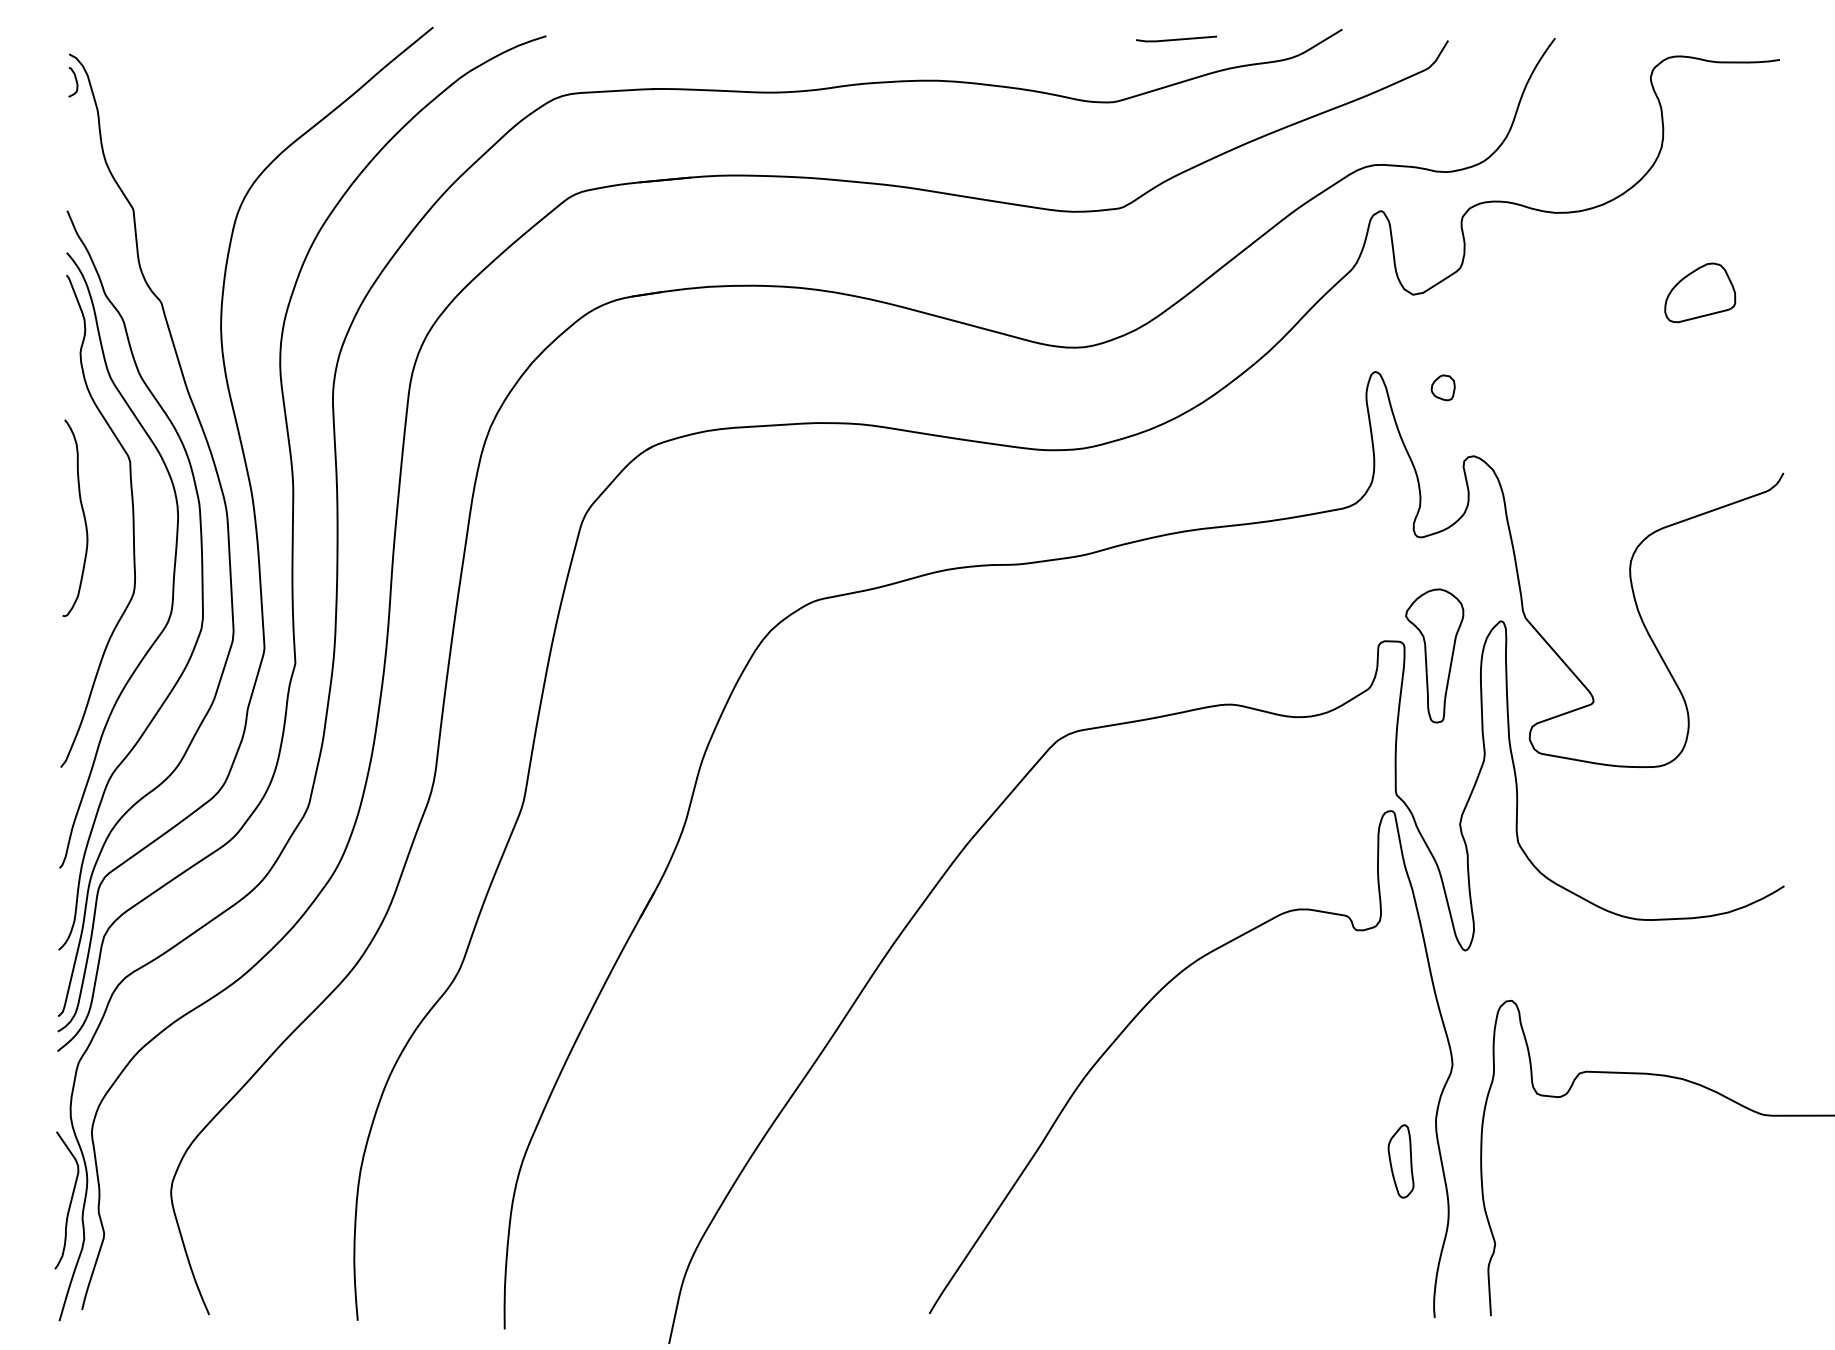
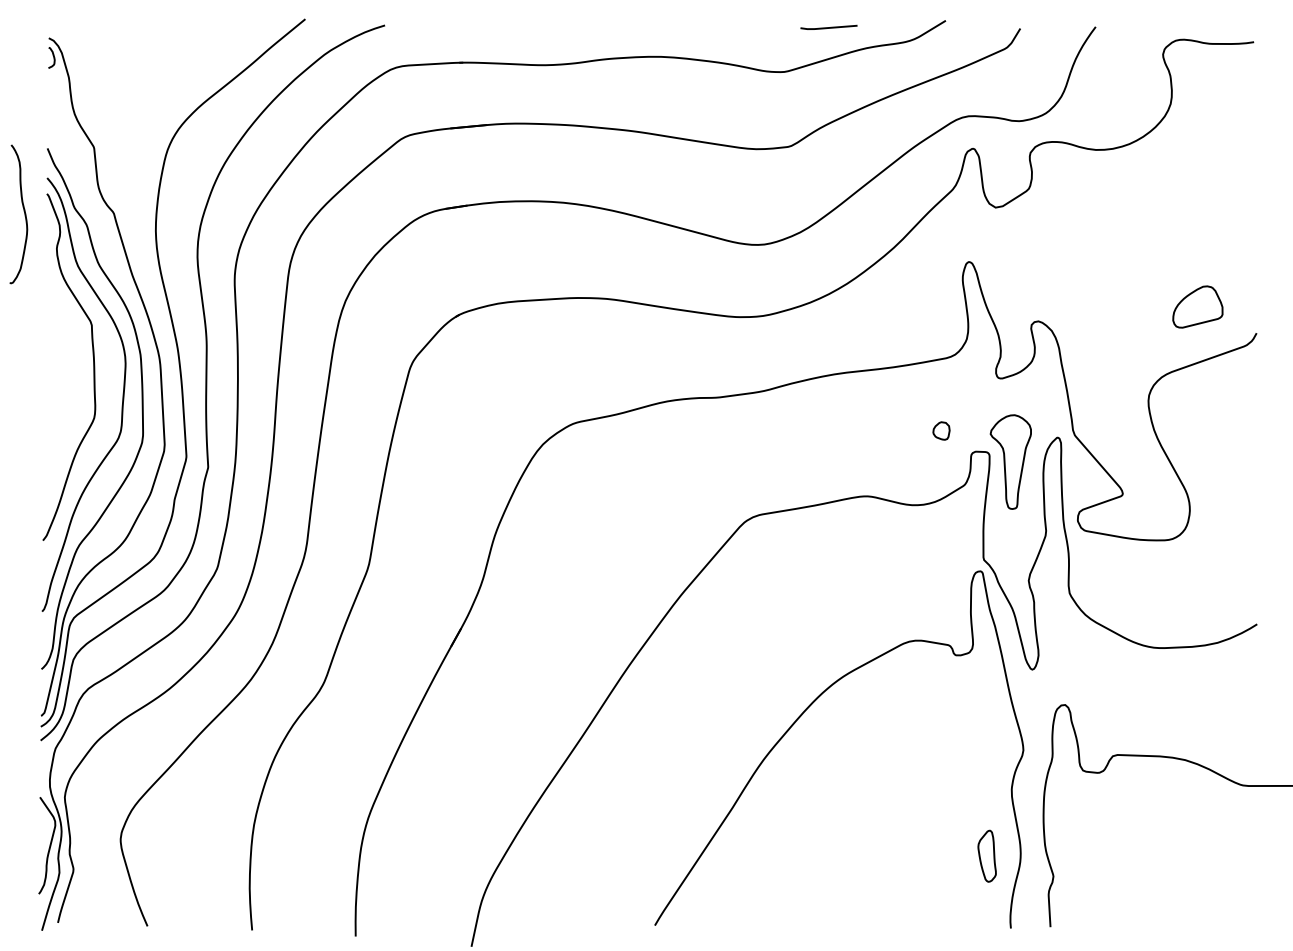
part: (1700, 292) -> (1198, 306), moved
part: (1442, 387) -> (940, 430), moved
curve: (83, 517) -> (24, 213), moved
part: (1400, 1161) -> (986, 856), moved

